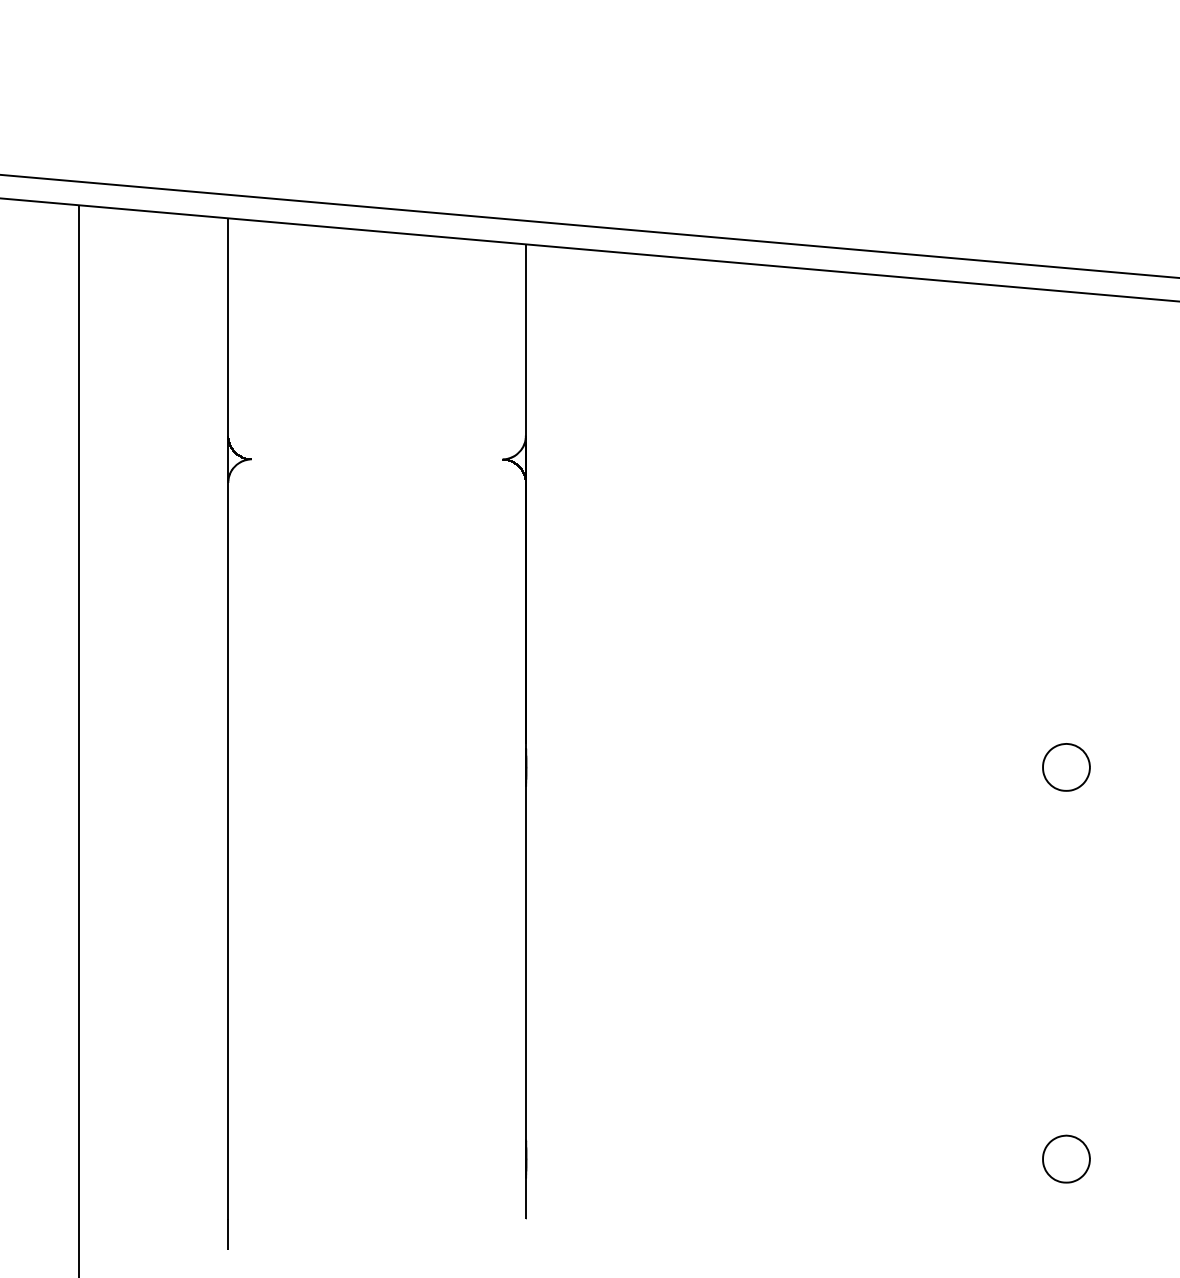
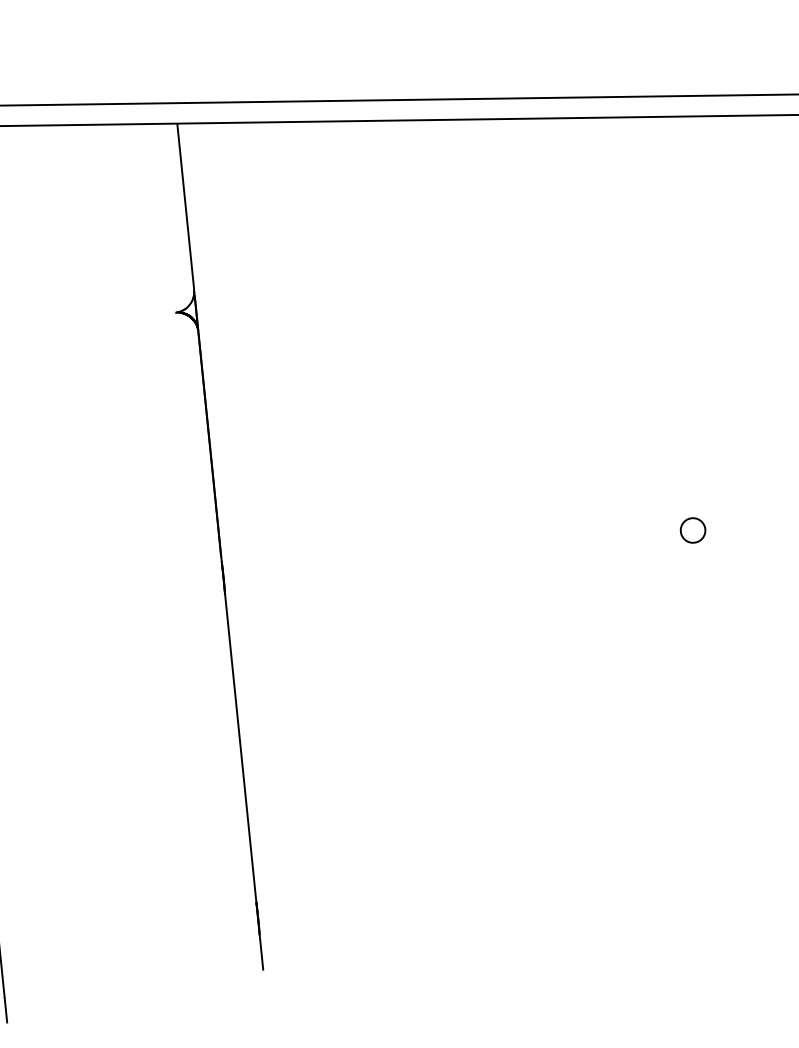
part: (1066, 767) -> (693, 530), size x0.6
part: (1066, 1158) -> (727, 870), removed

